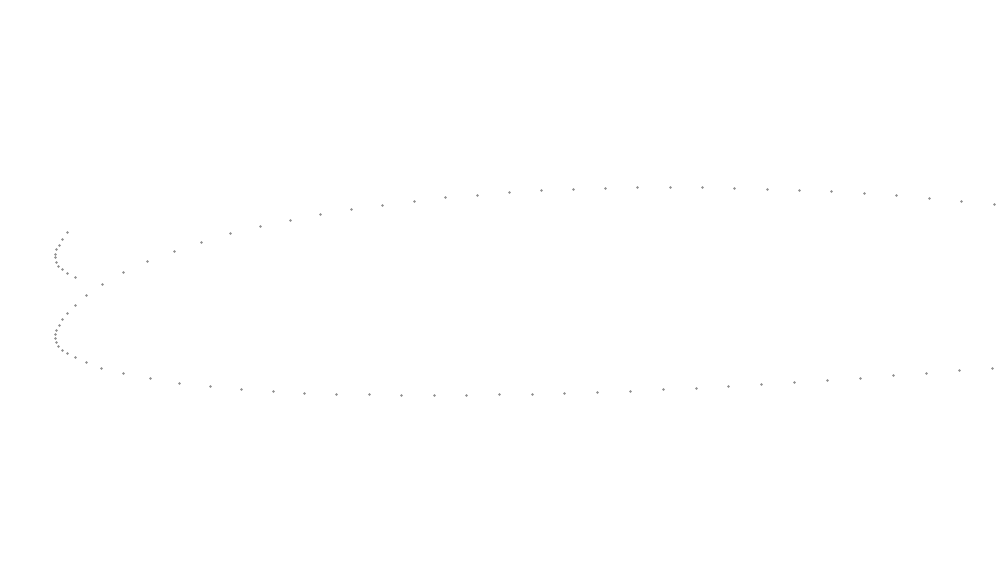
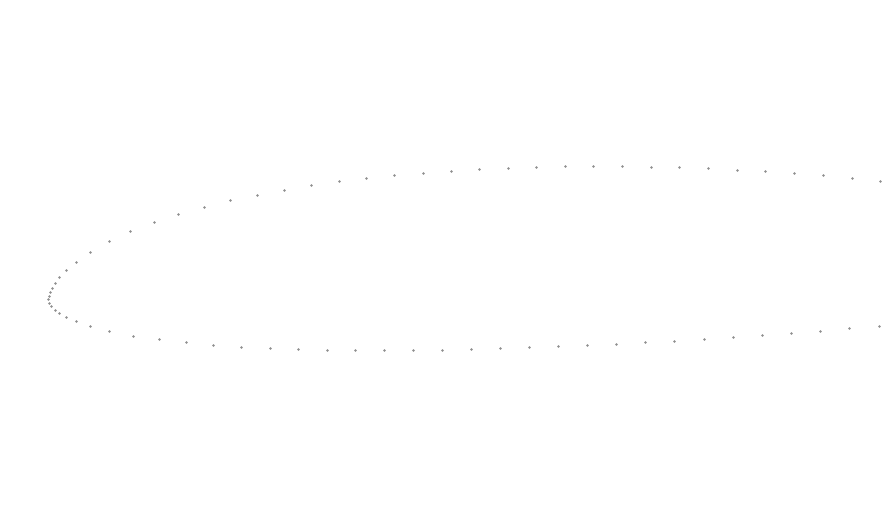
part: (57, 254) -> (50, 225), removed

